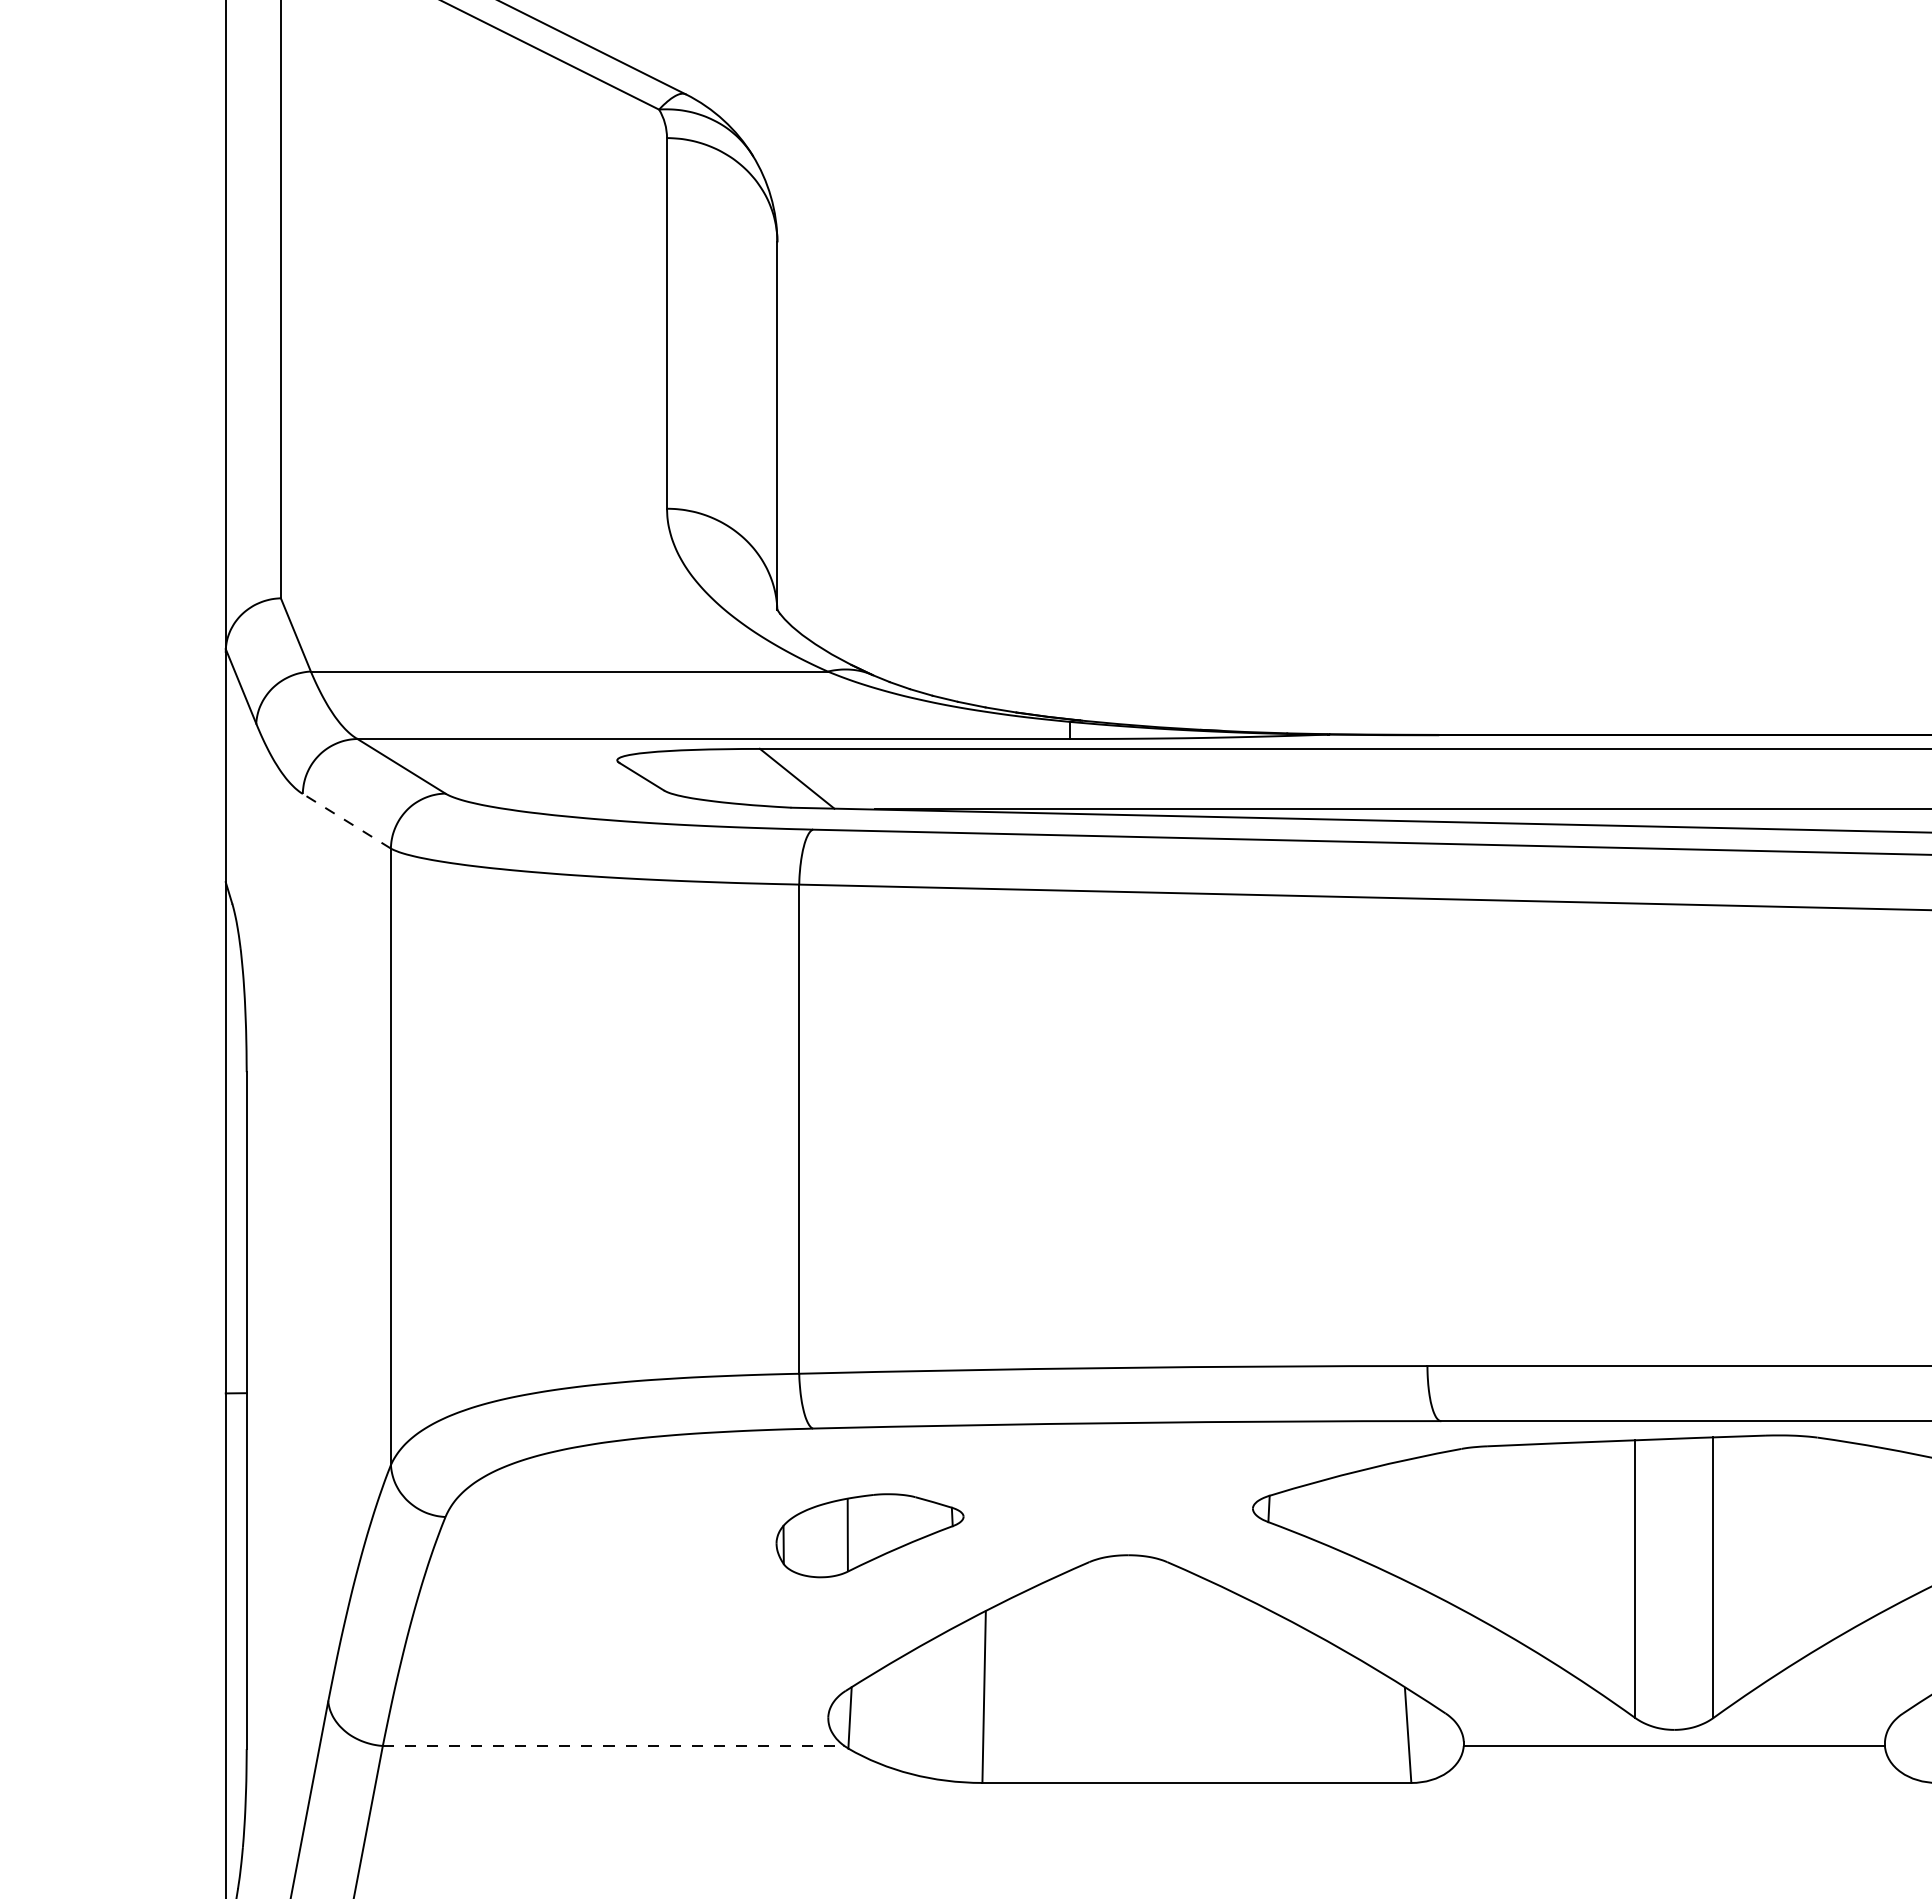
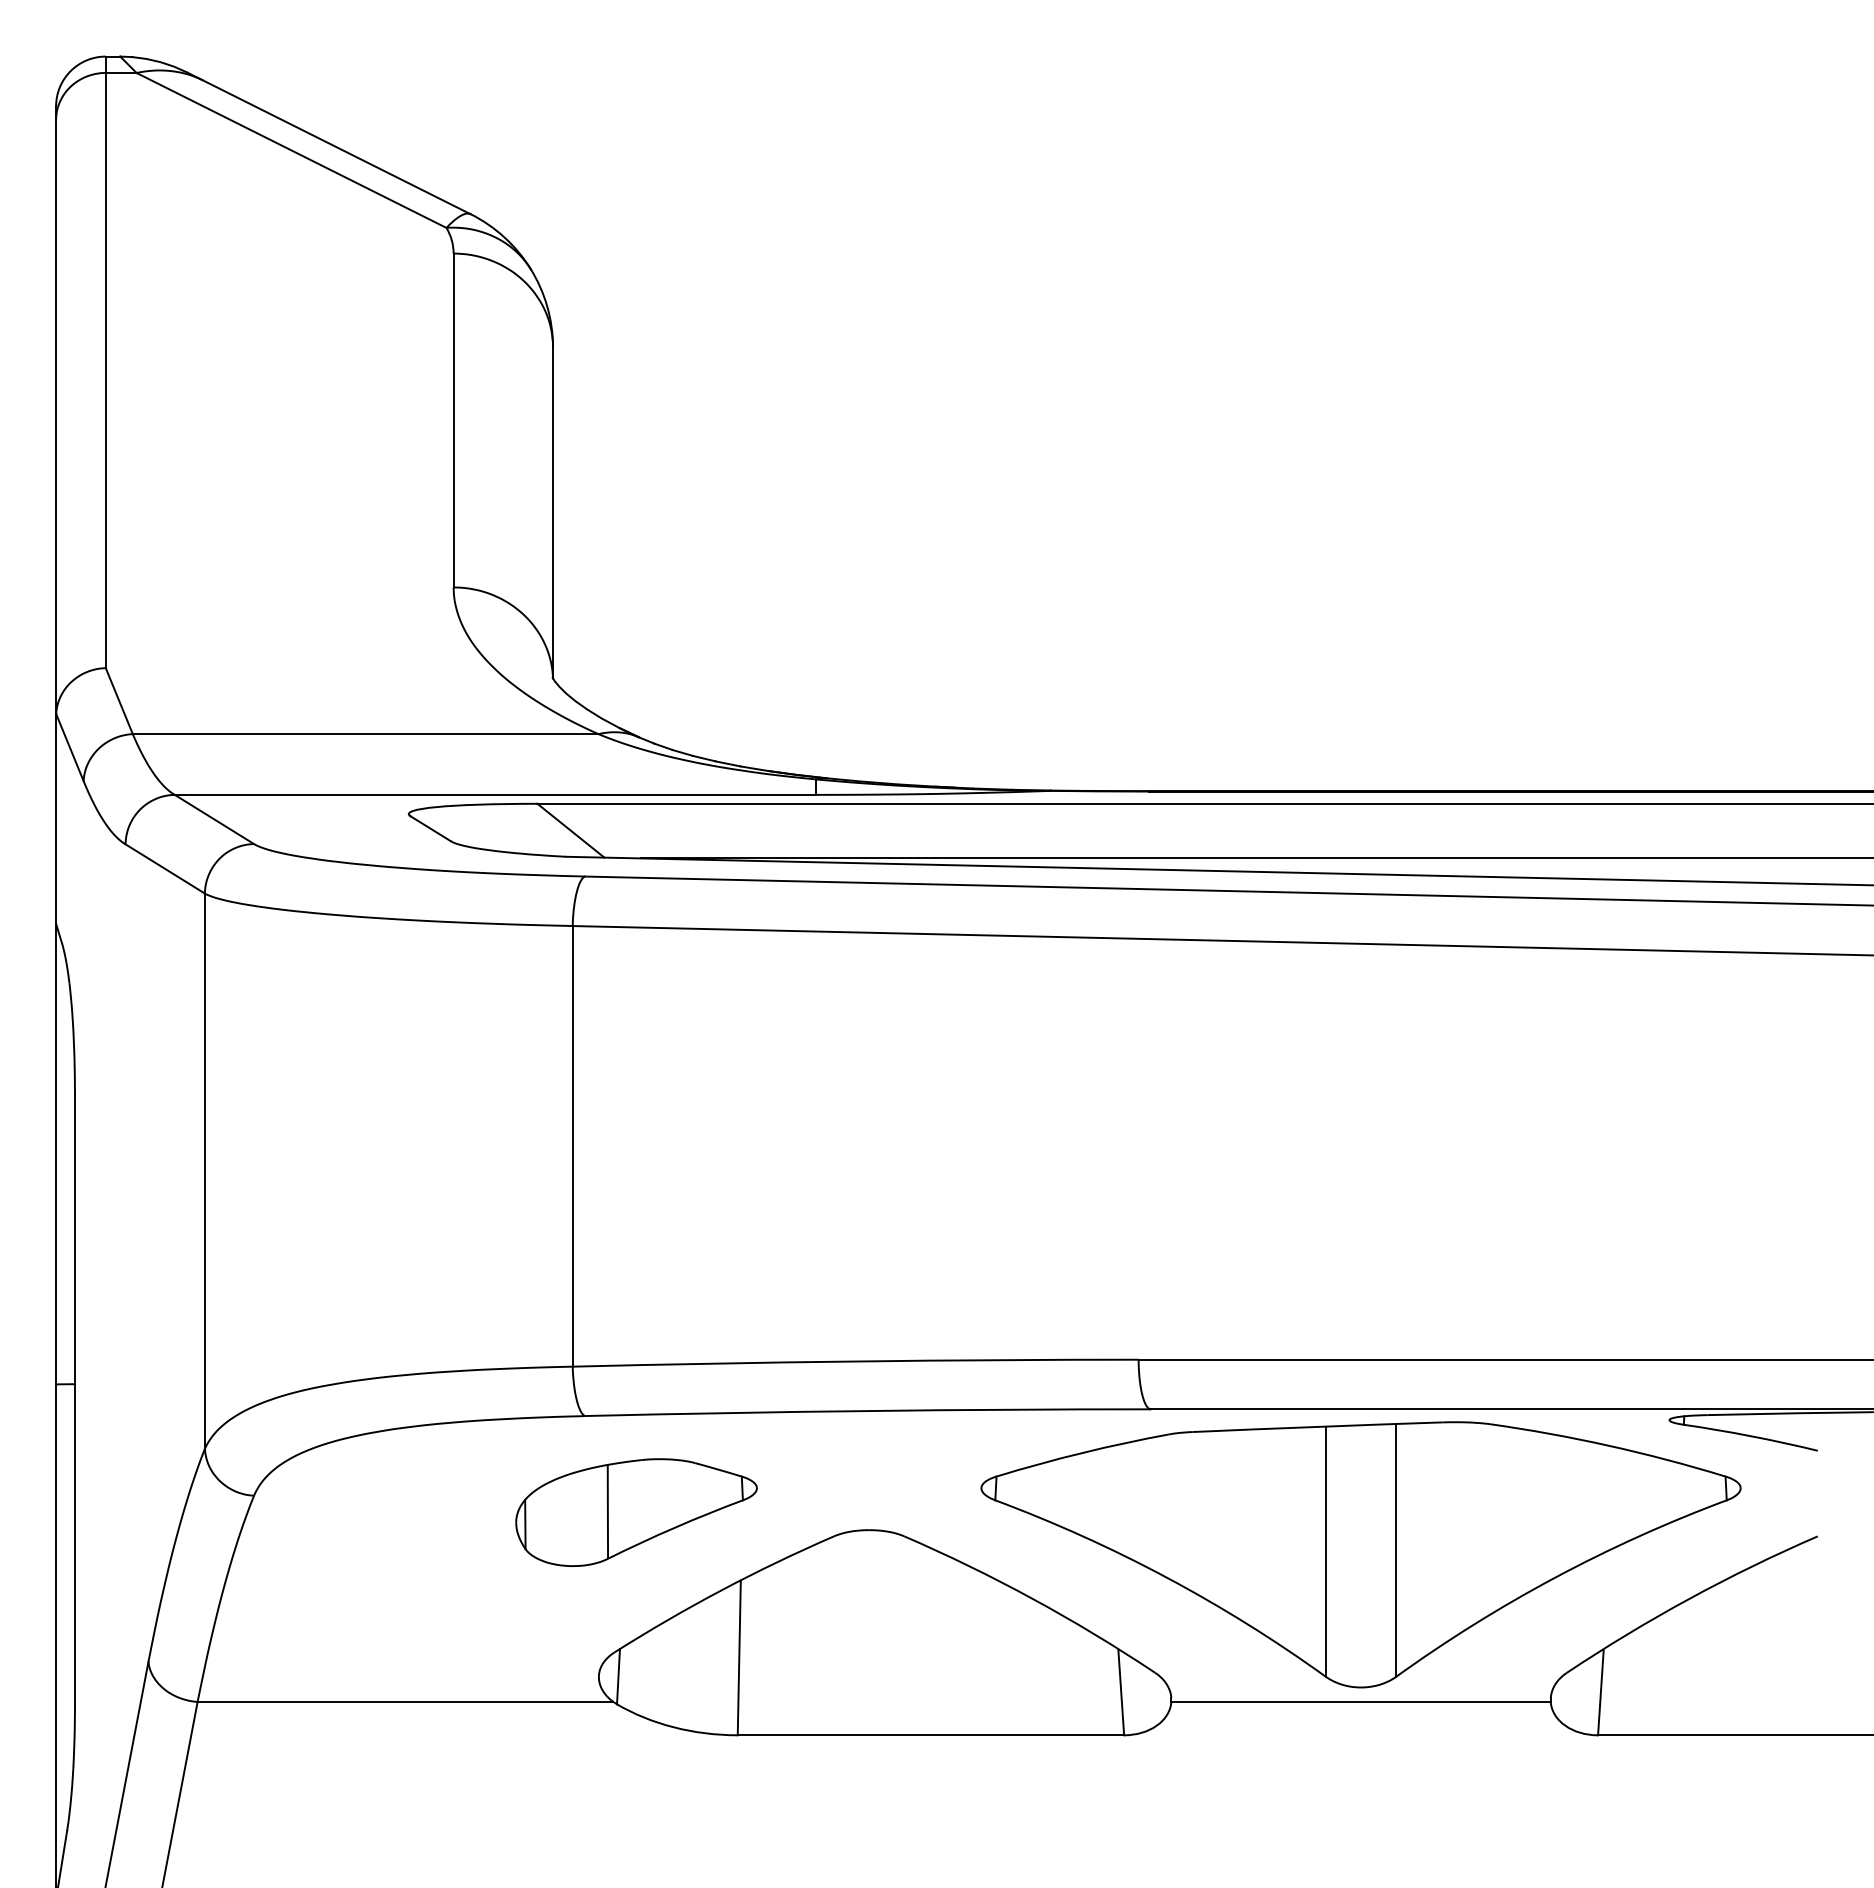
line: (347, 820) -> (165, 868), dashed -> solid
part: (870, 1535) -> (636, 1512), size x1.43
line: (613, 1745) -> (405, 1701), dashed -> solid

